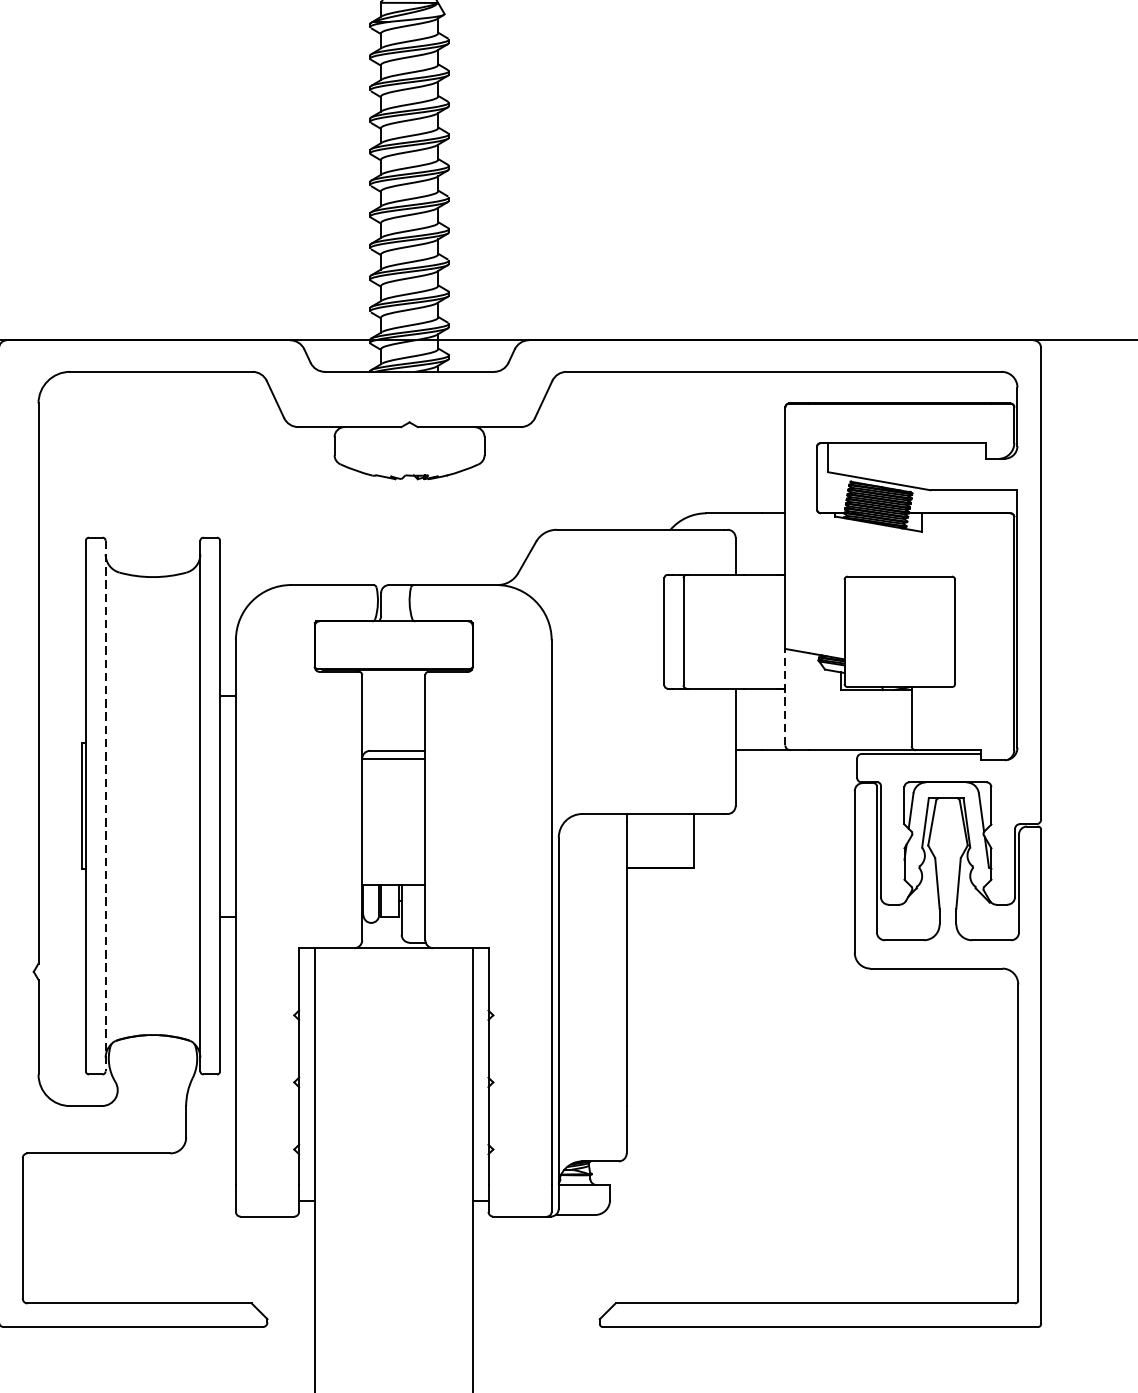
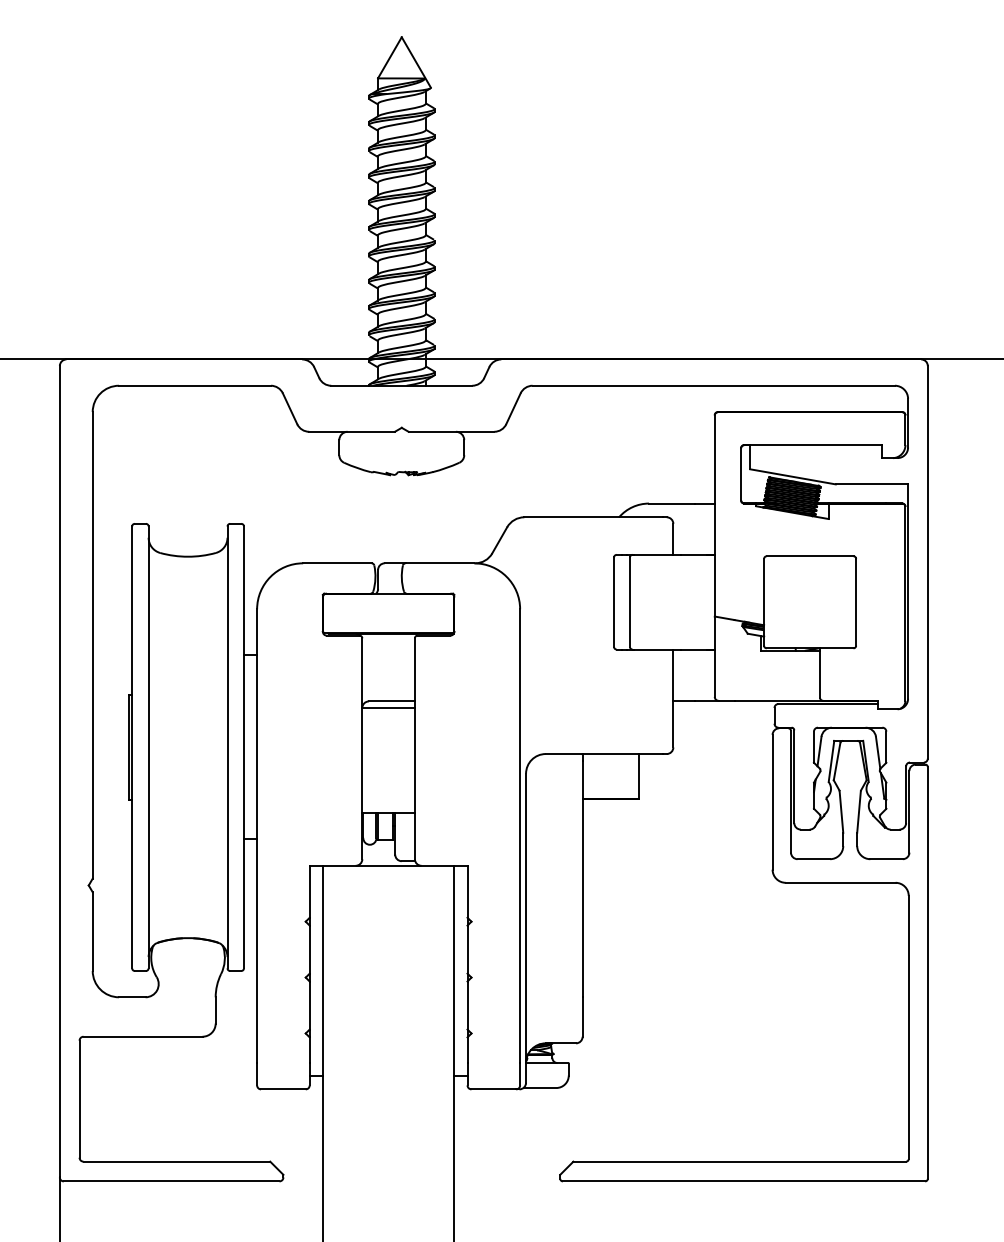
line: (785, 696) -> (714, 656), dashed -> solid
line: (105, 806) -> (148, 747), dashed -> solid

